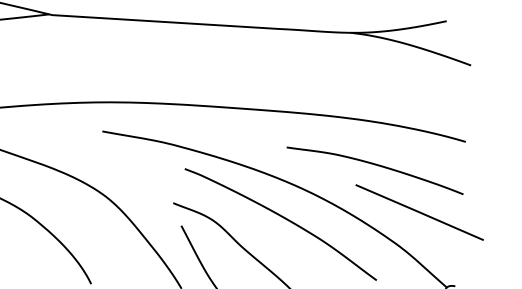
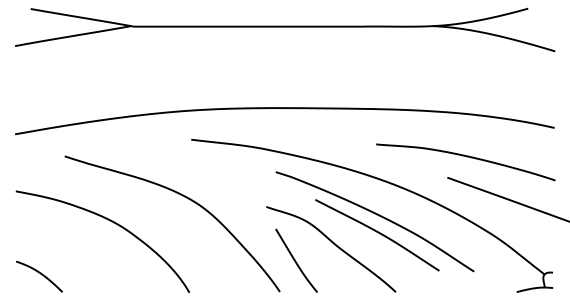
curve: (283, 236) -> (378, 233), added

